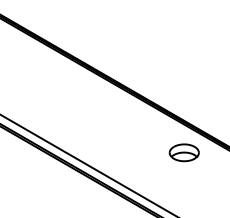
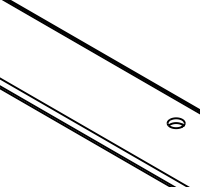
part: (184, 153) -> (176, 123), size x0.7

